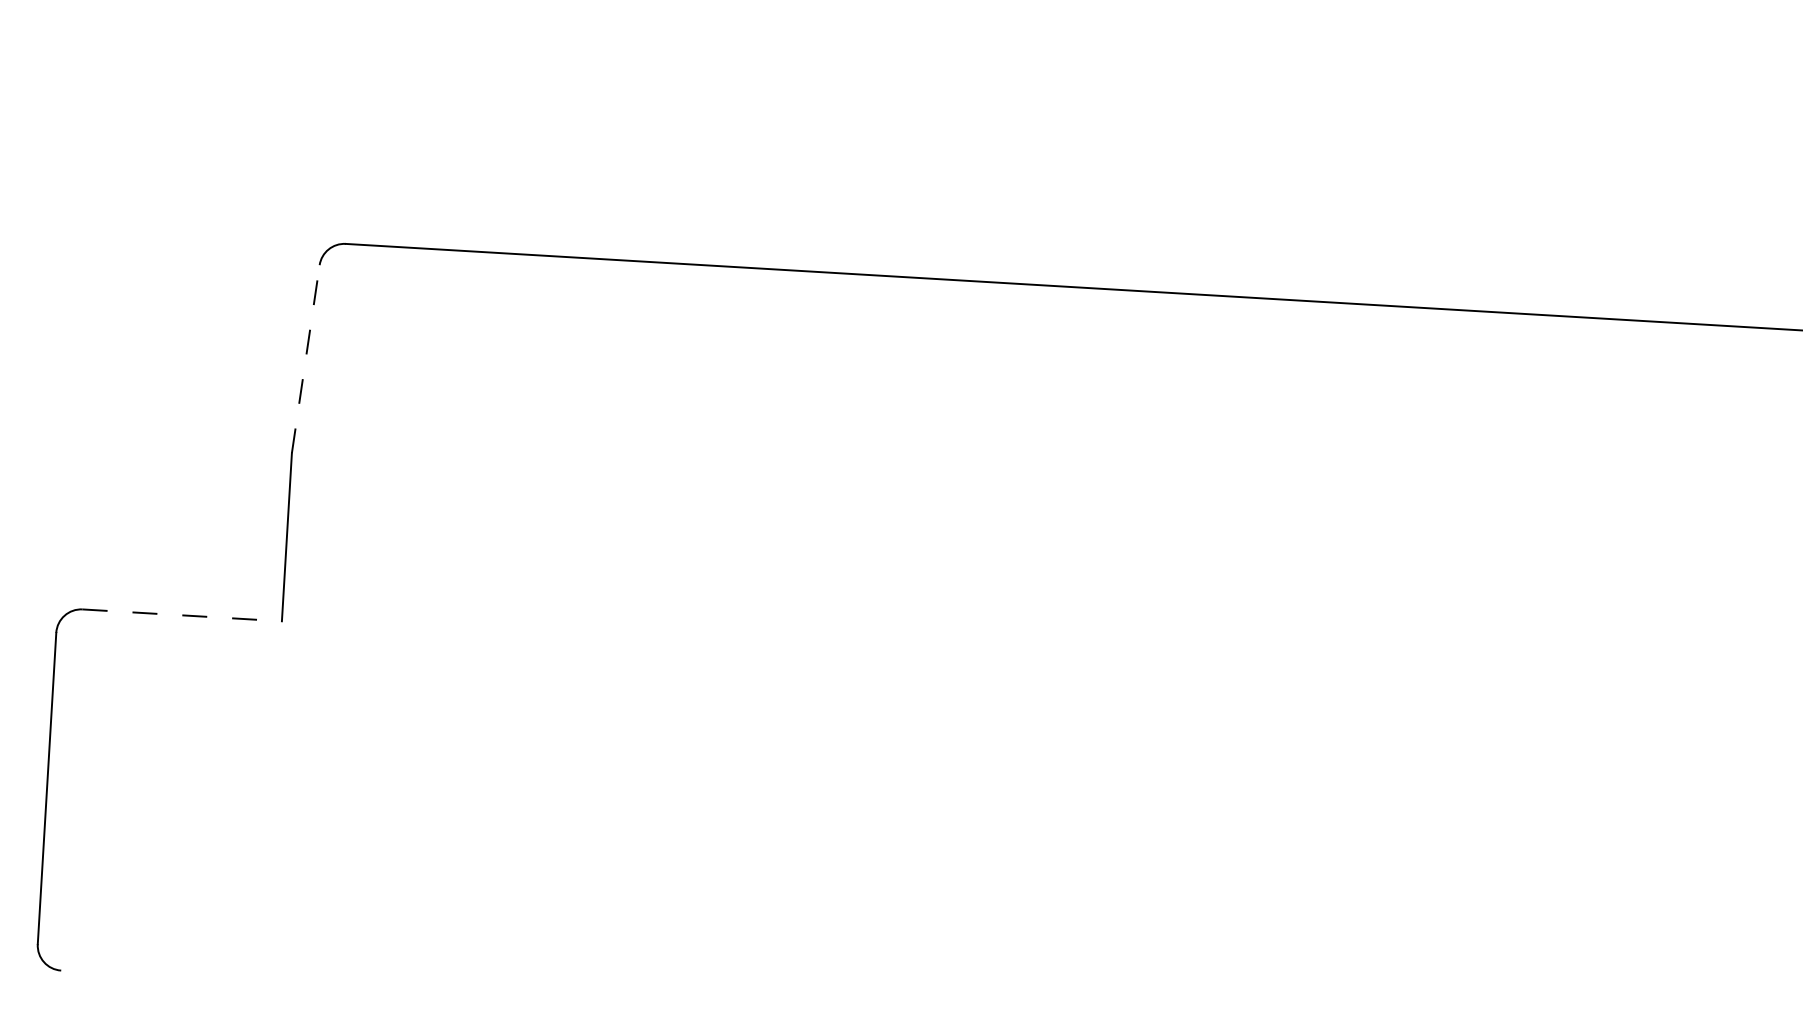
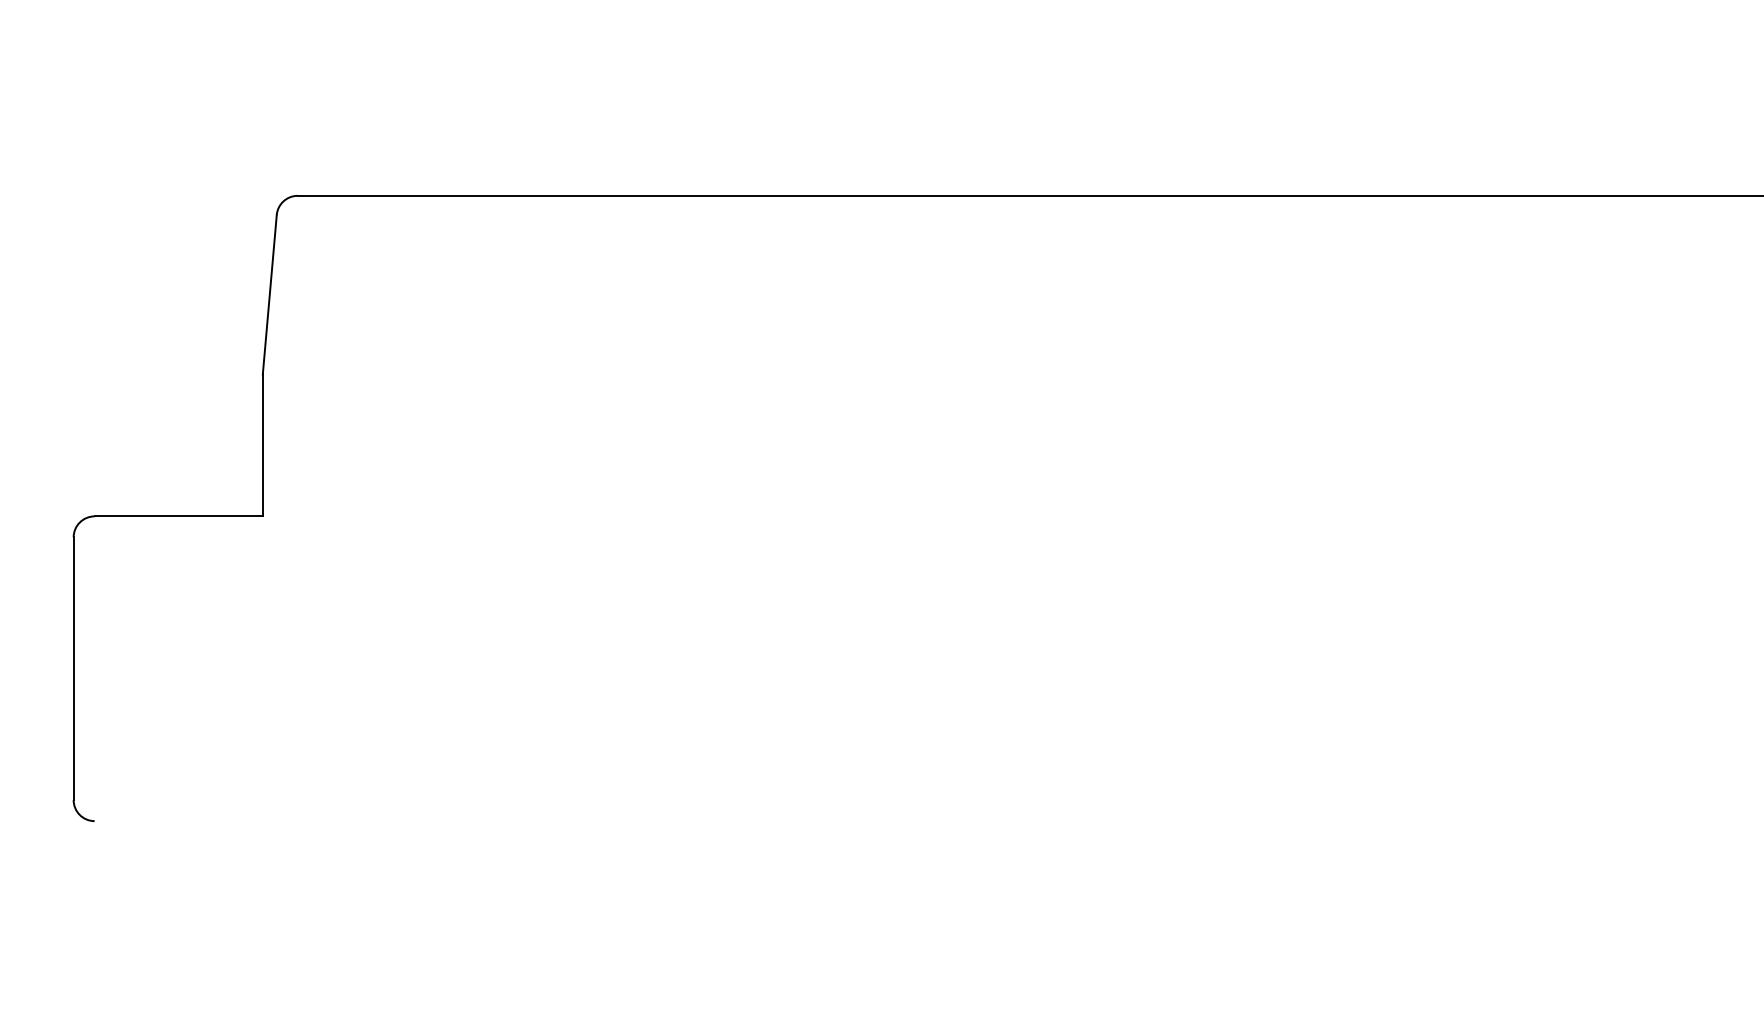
line: (305, 358) -> (269, 294), dashed -> solid
line: (183, 615) -> (179, 516), dashed -> solid

